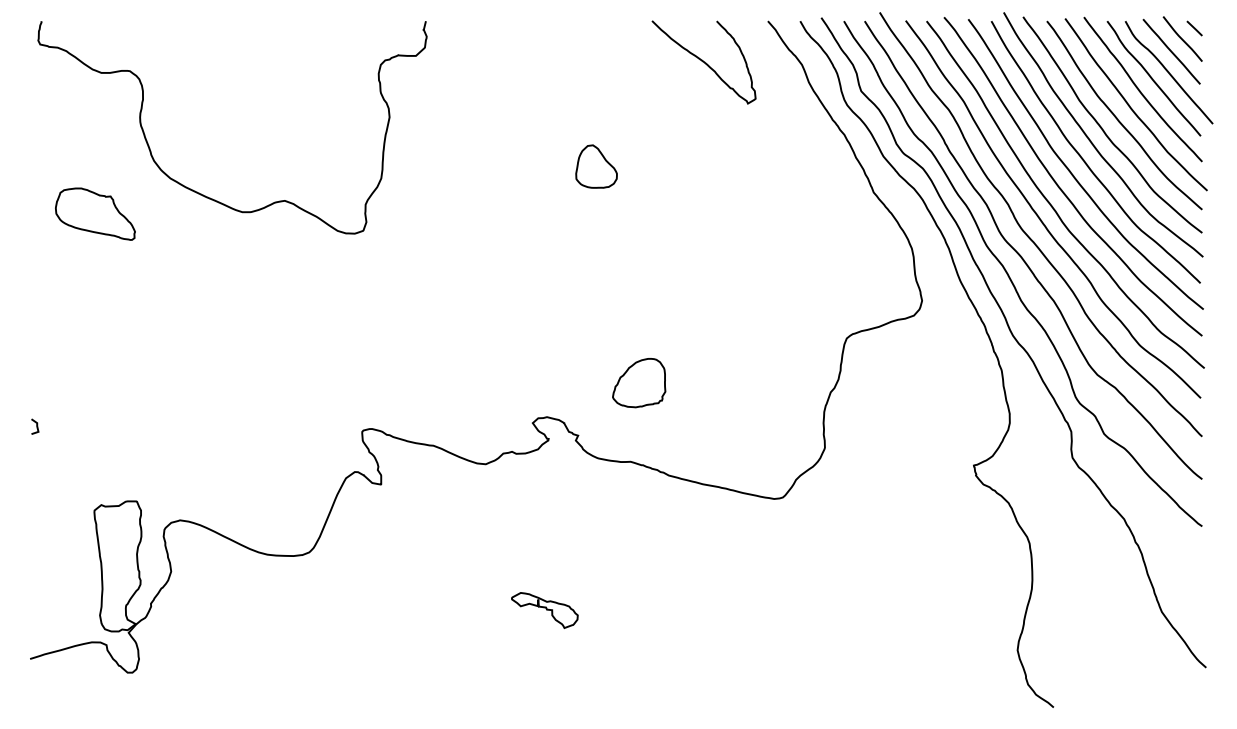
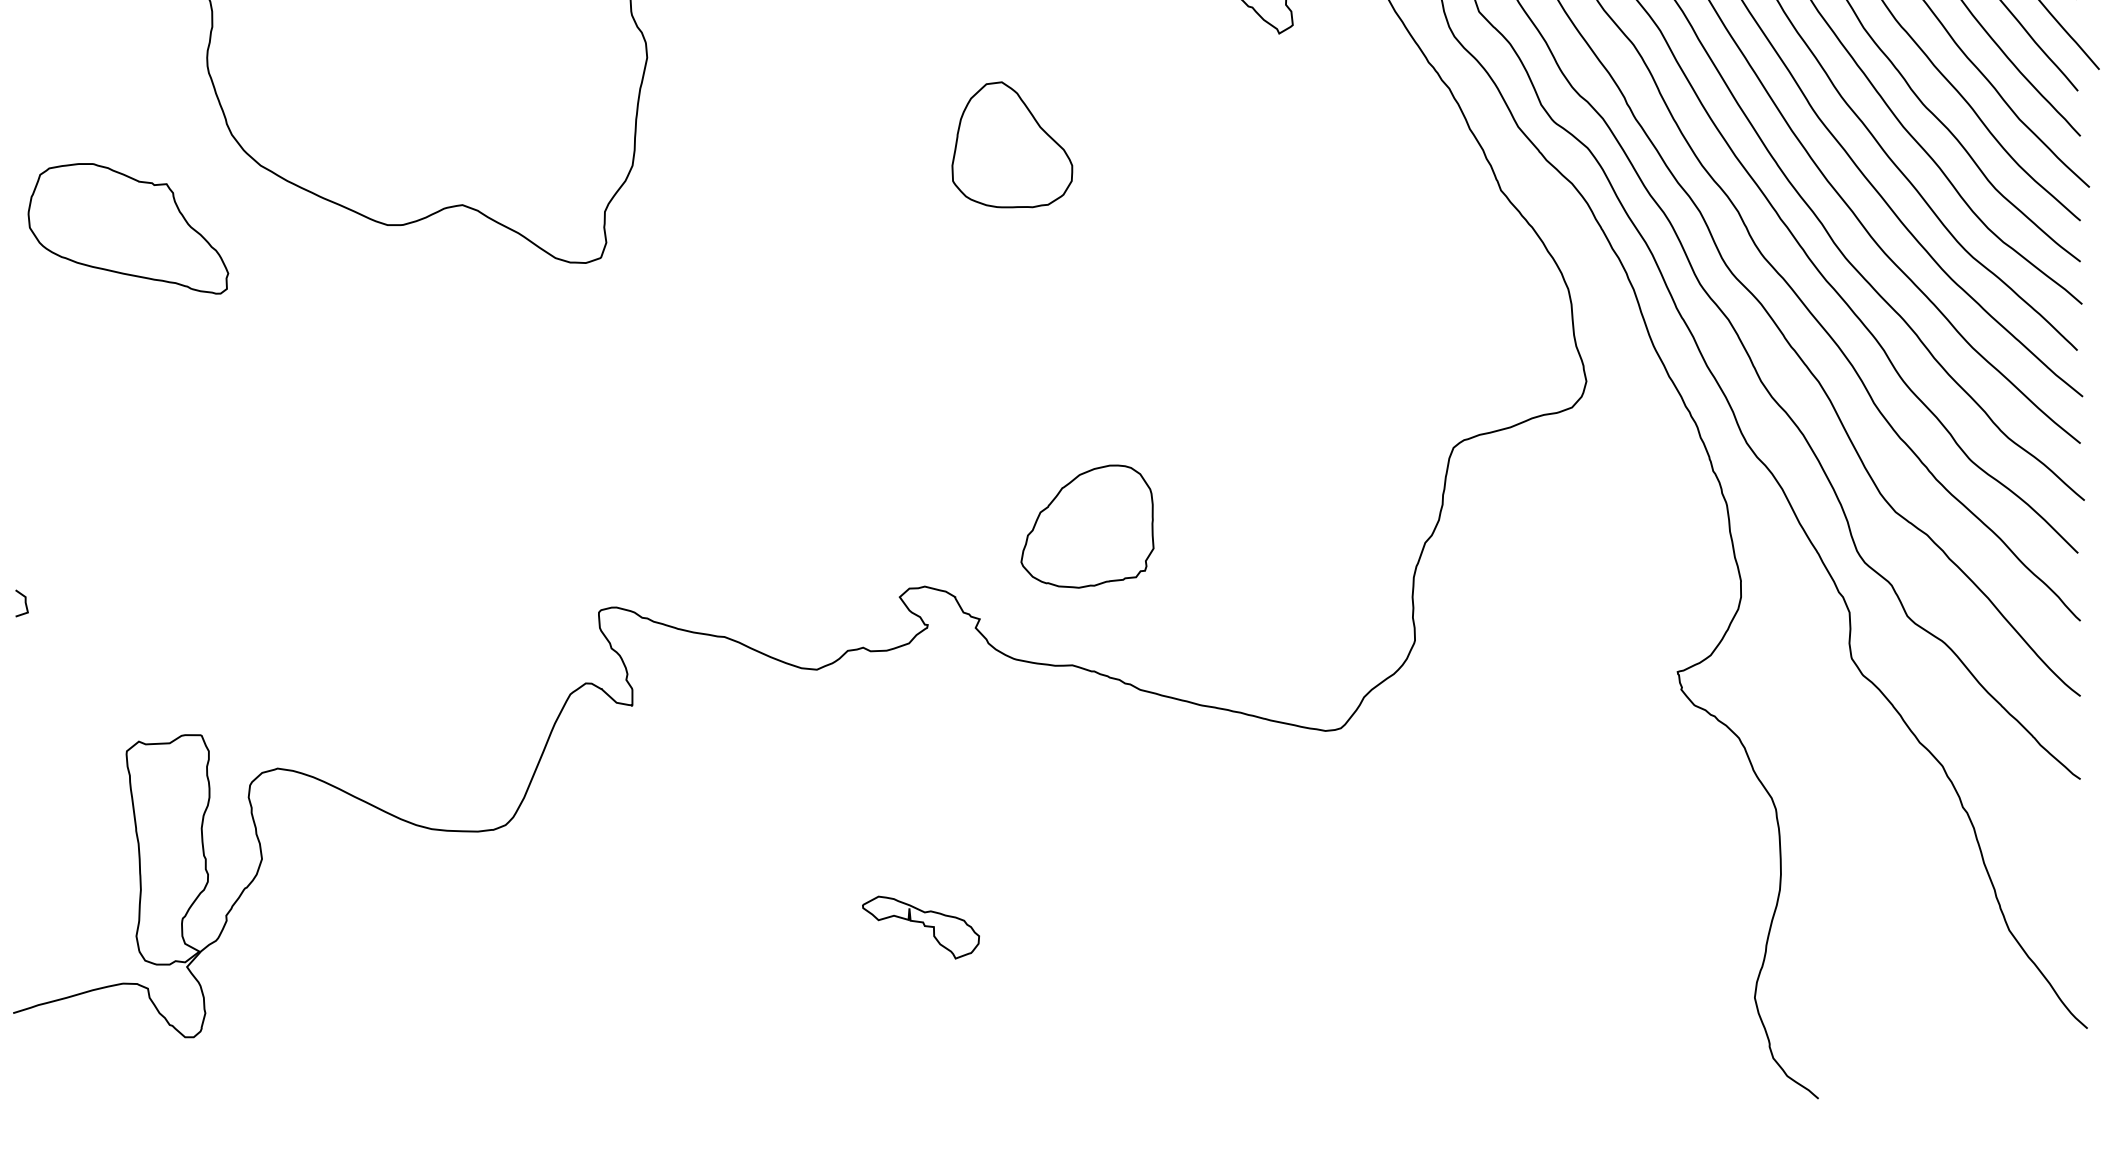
part: (596, 166) -> (1012, 144), size x1.67
part: (95, 213) -> (128, 227), size x1.43
part: (638, 382) -> (1086, 525), size x1.43

